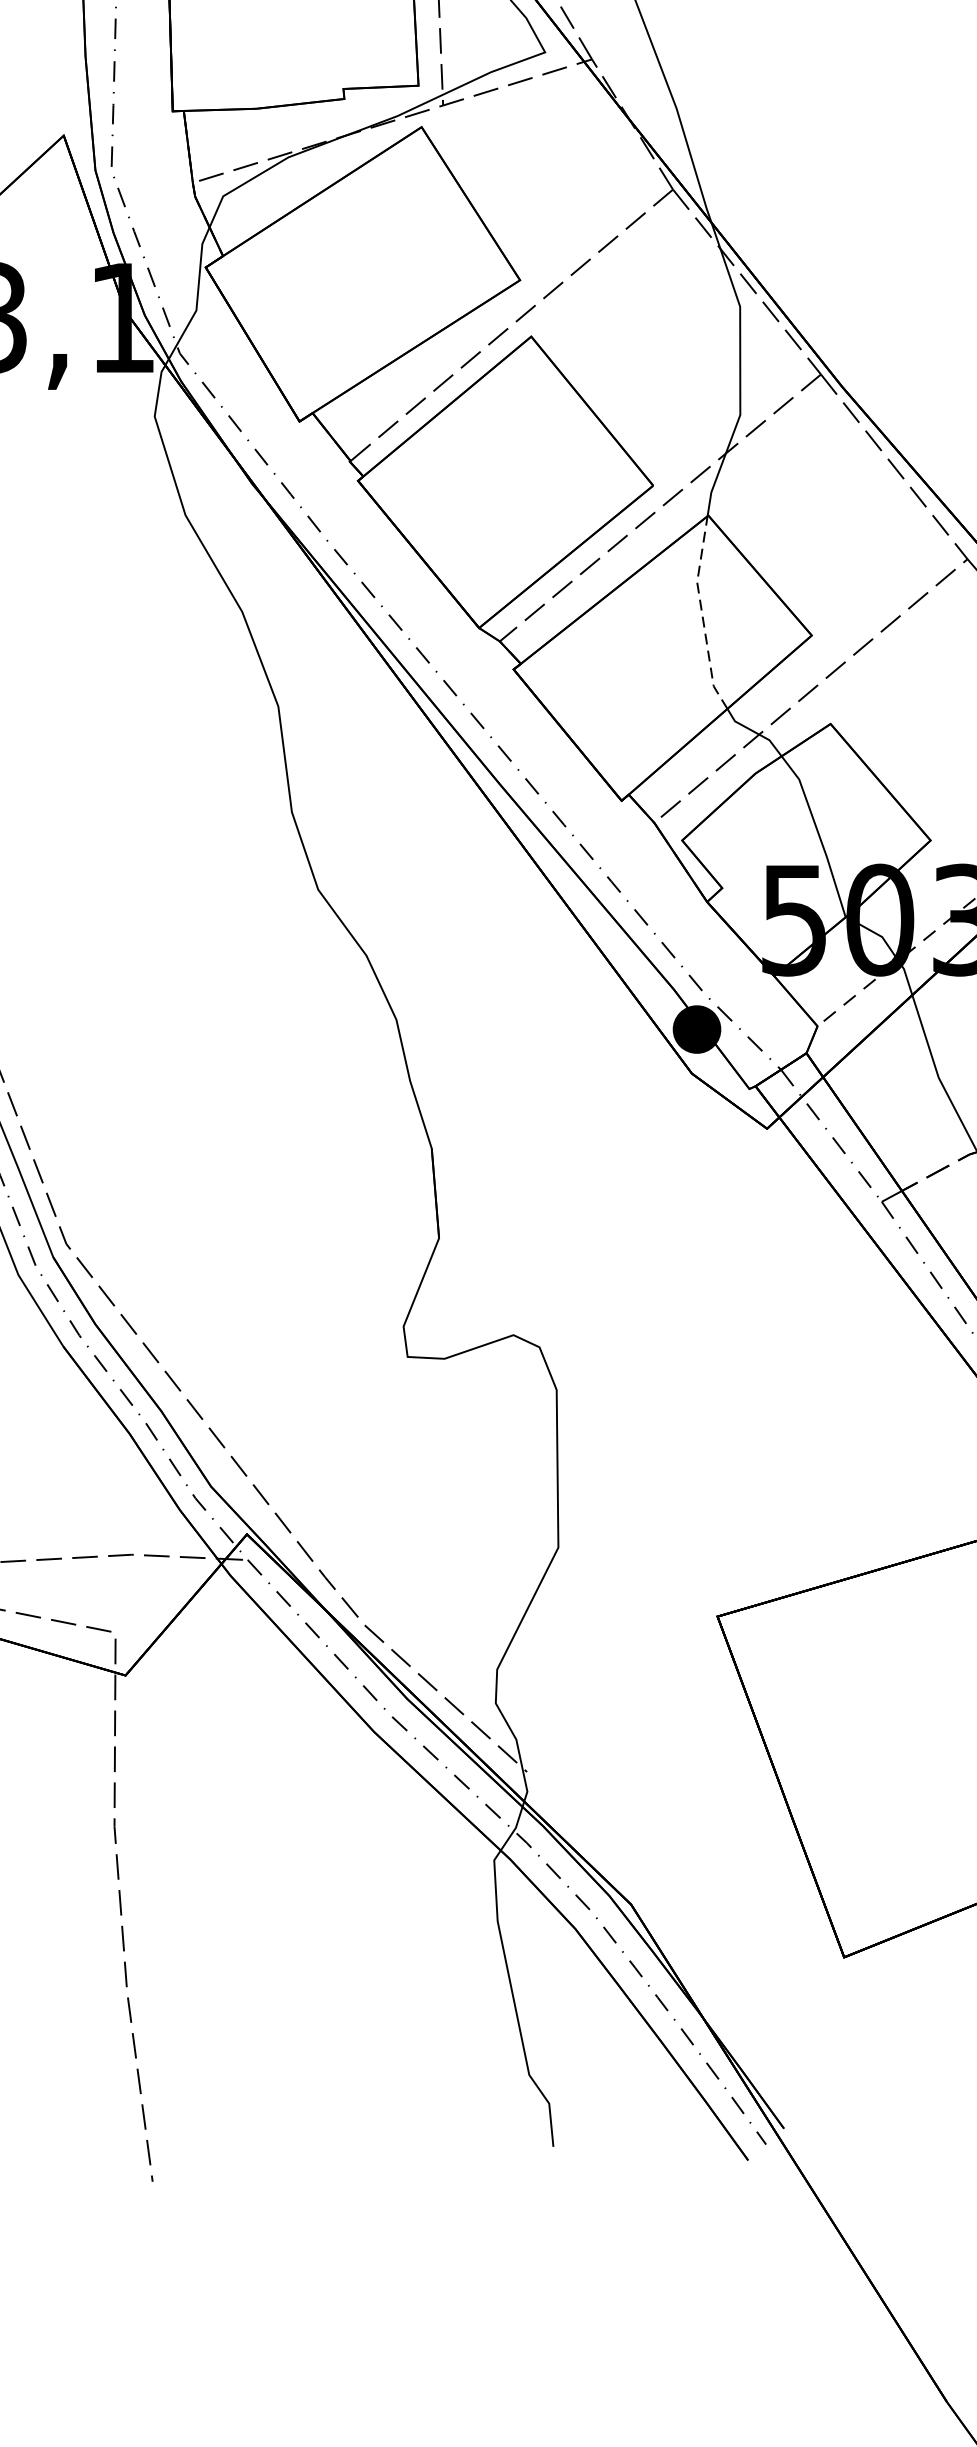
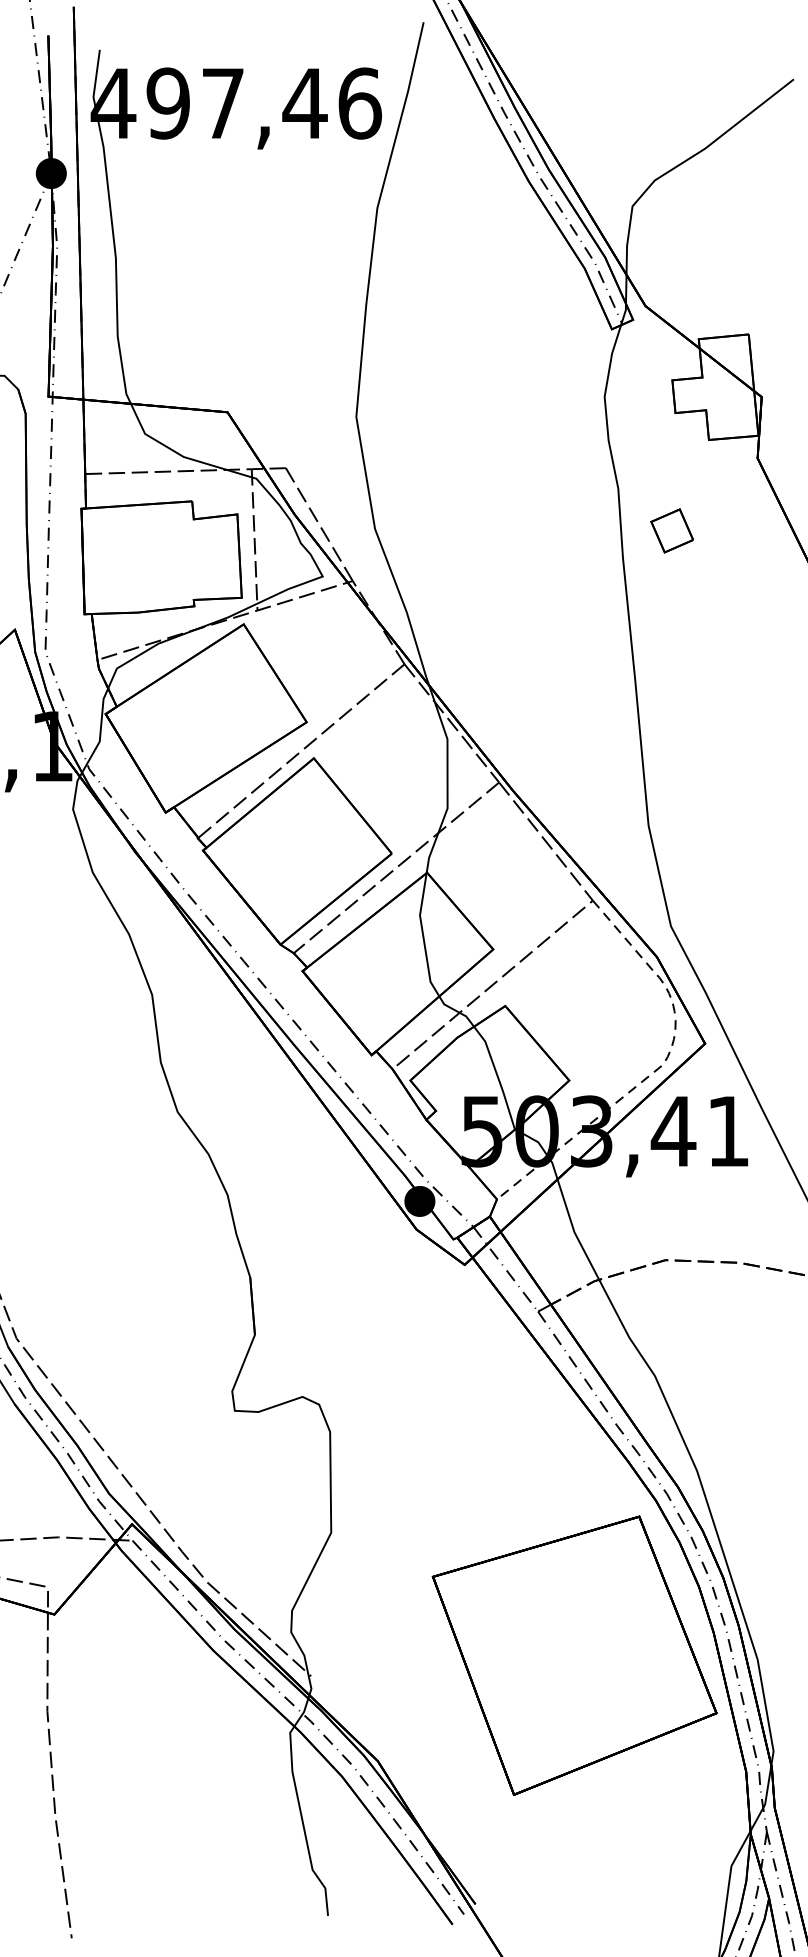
line: (702, 613) -> (423, 935), dashed -> solid

